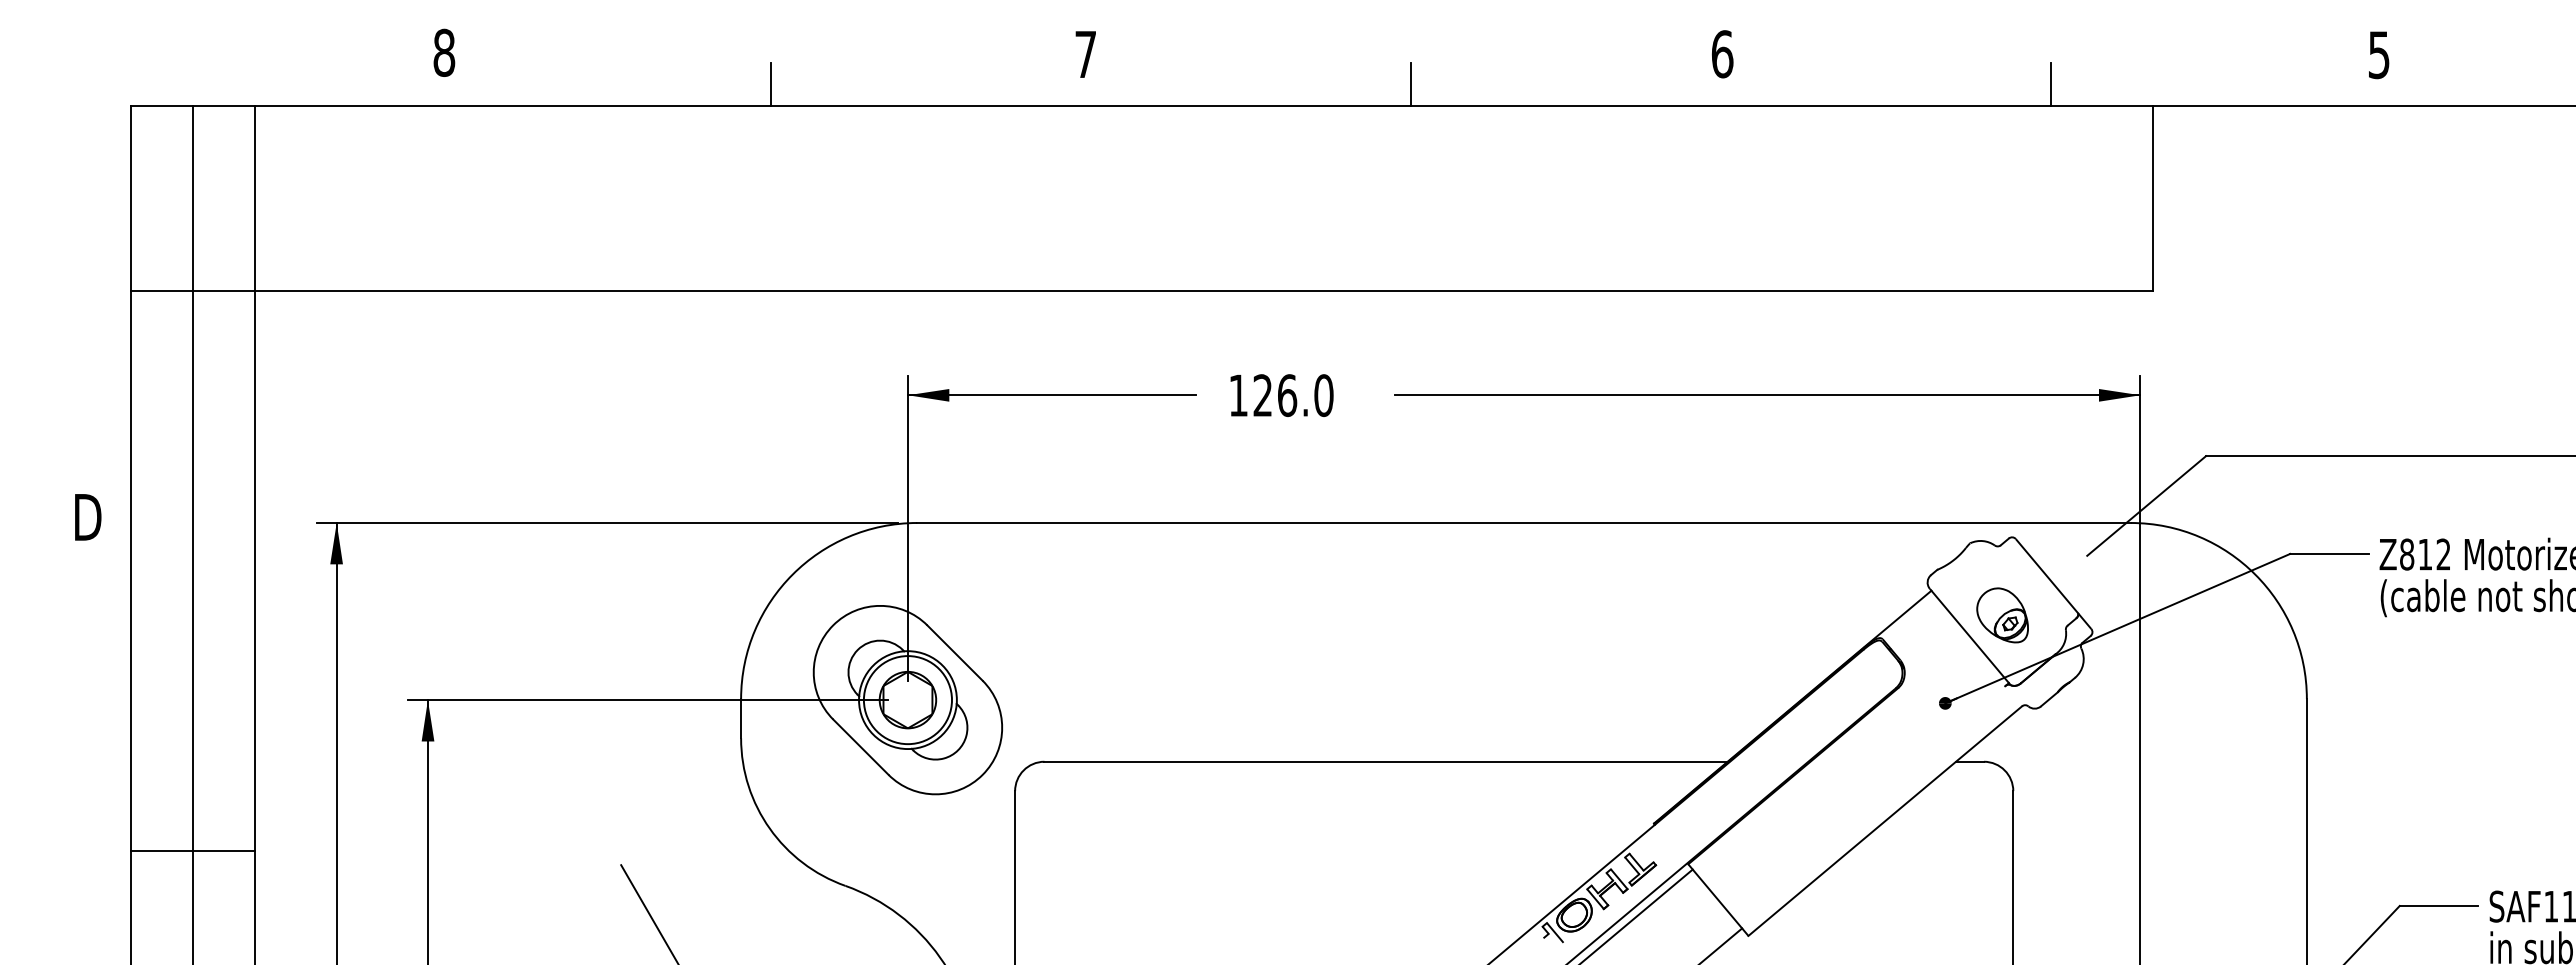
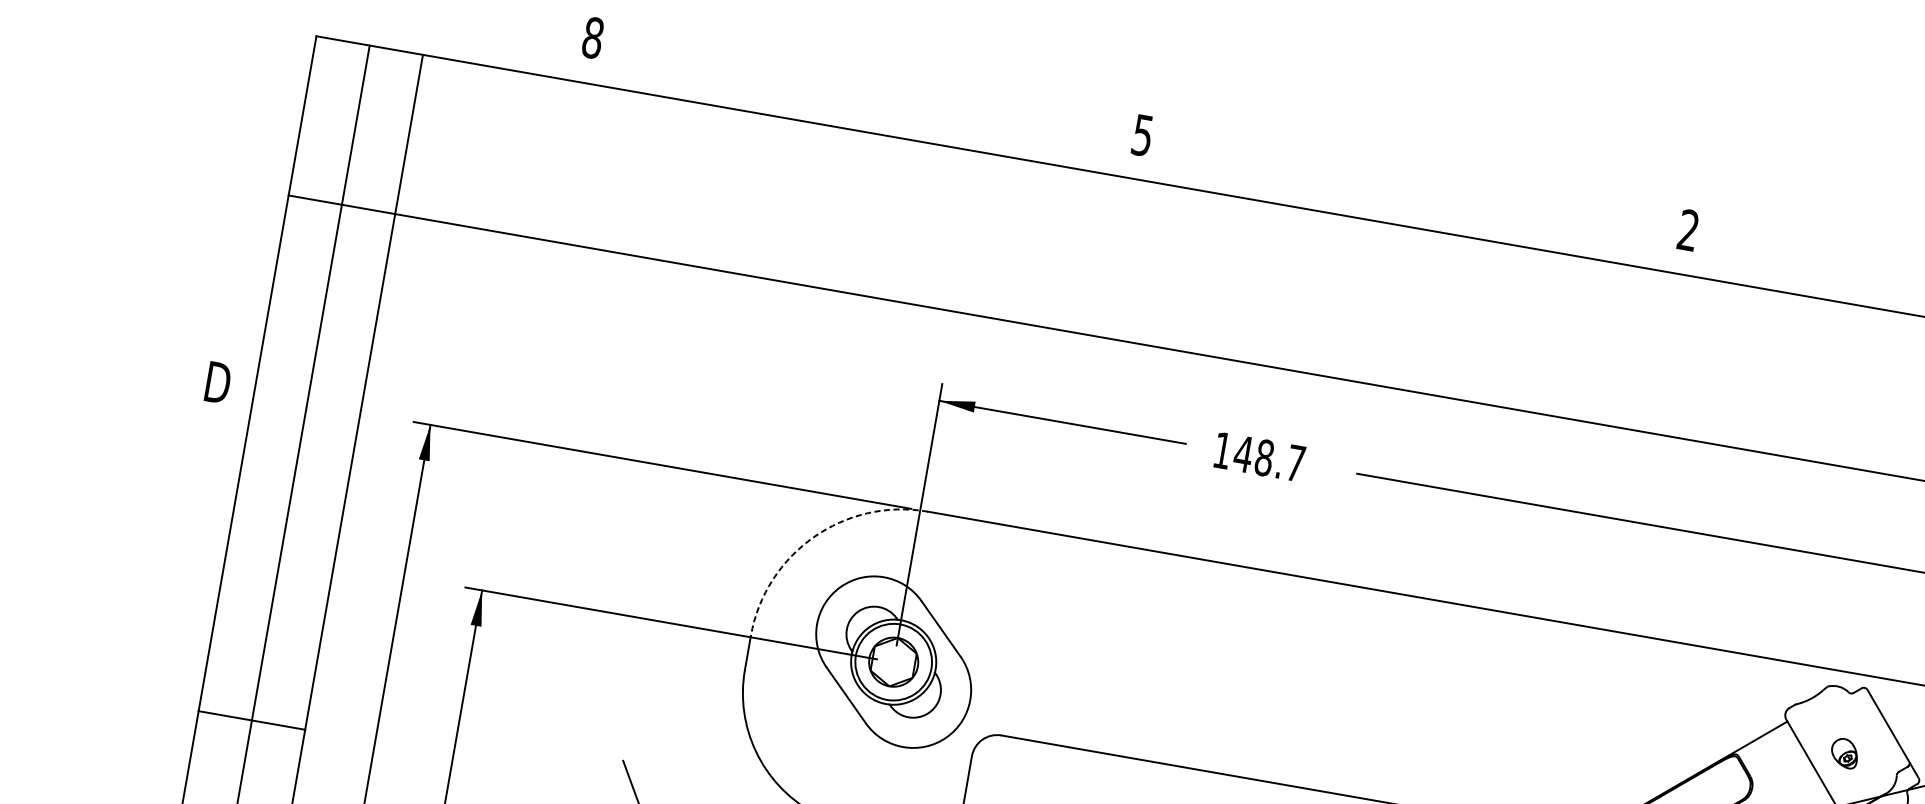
text: (1085, 54) -> (1142, 135), 7 -> 5
text: (1722, 54) -> (1688, 230), 6 -> 2
line: (770, 84) -> (867, 113), removed
line: (1410, 84) -> (1416, 209), removed
text: (1292, 395) -> (1268, 458), 126.0 -> 148.7
arc: (792, 574) -> (813, 537), solid -> dashed
part: (2002, 615) -> (1844, 753), size x0.6
line: (192, 850) -> (251, 720), moved

